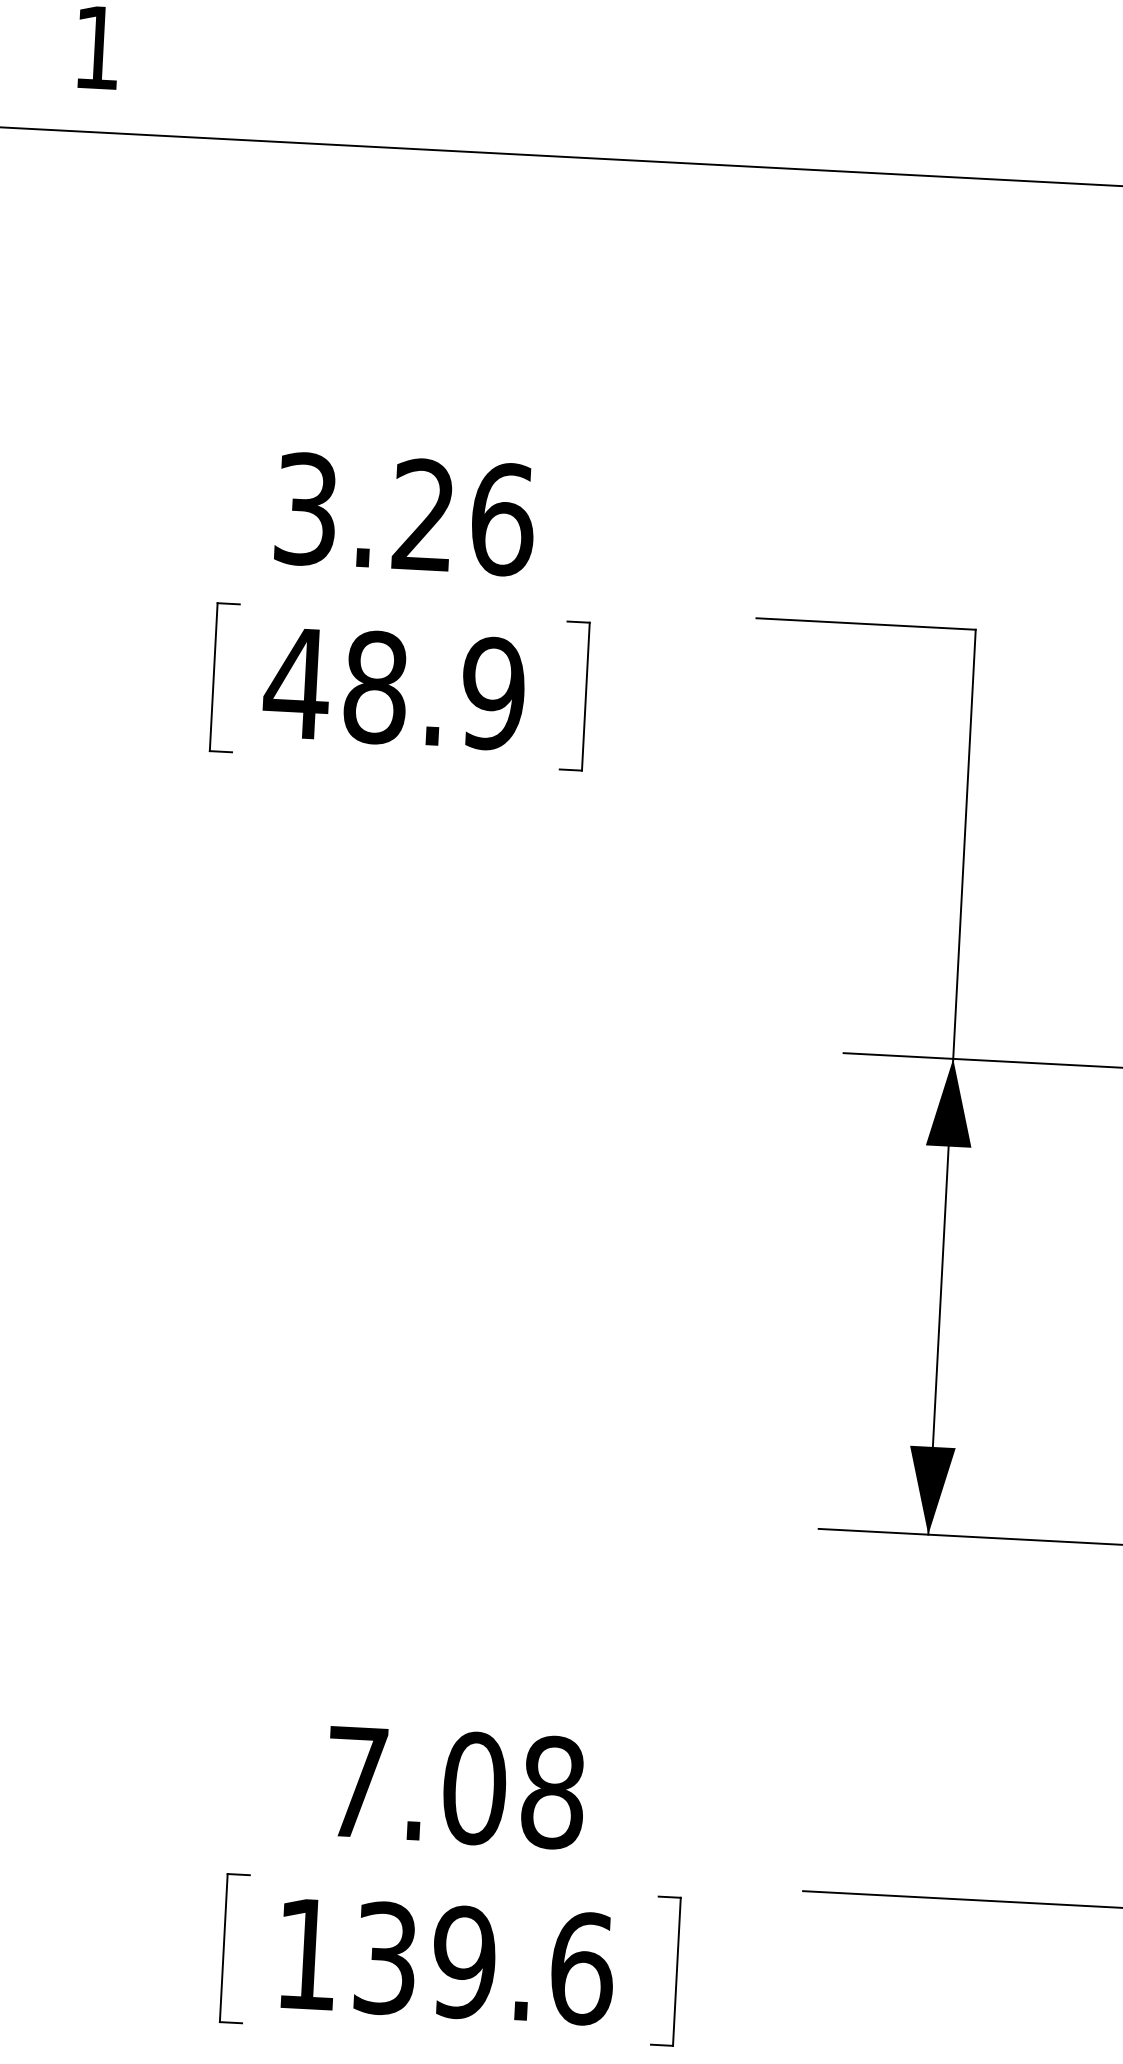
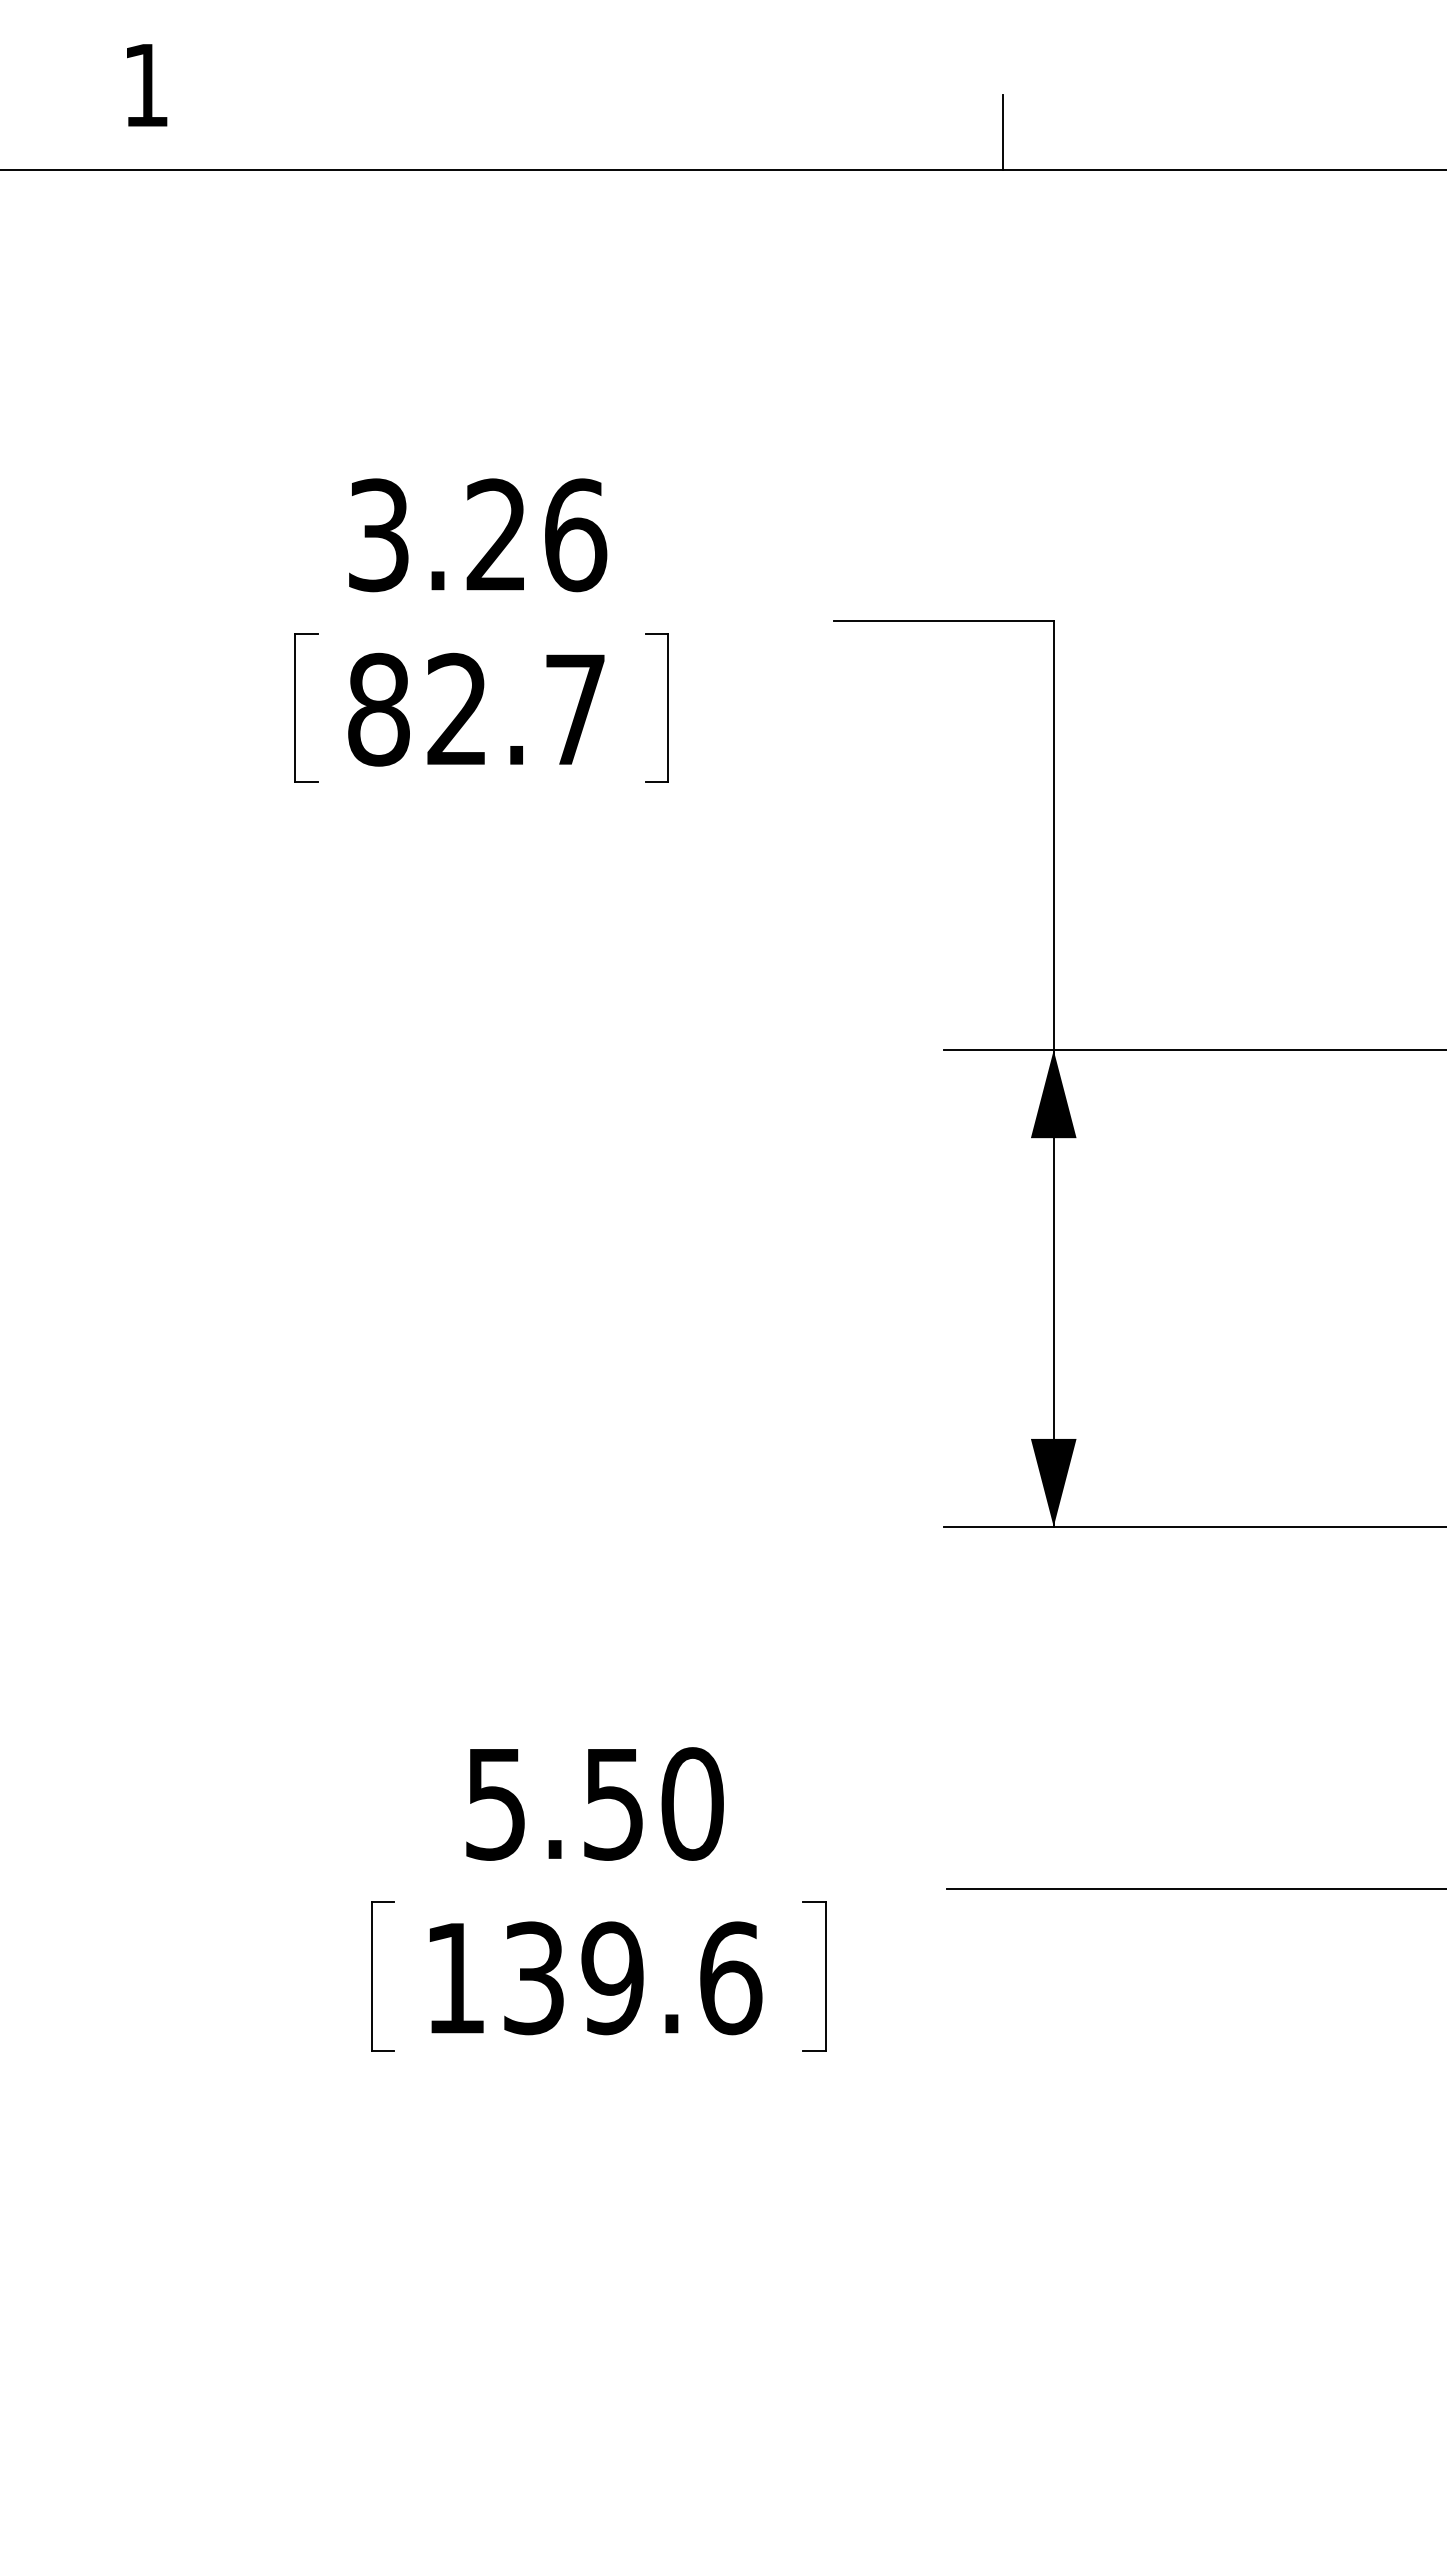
line: (951, 139) -> (1003, 132), added
text: (393, 688) -> (475, 709), 48.9 -> 82.7
text: (455, 1787) -> (594, 1803), 7.08 -> 5.50

